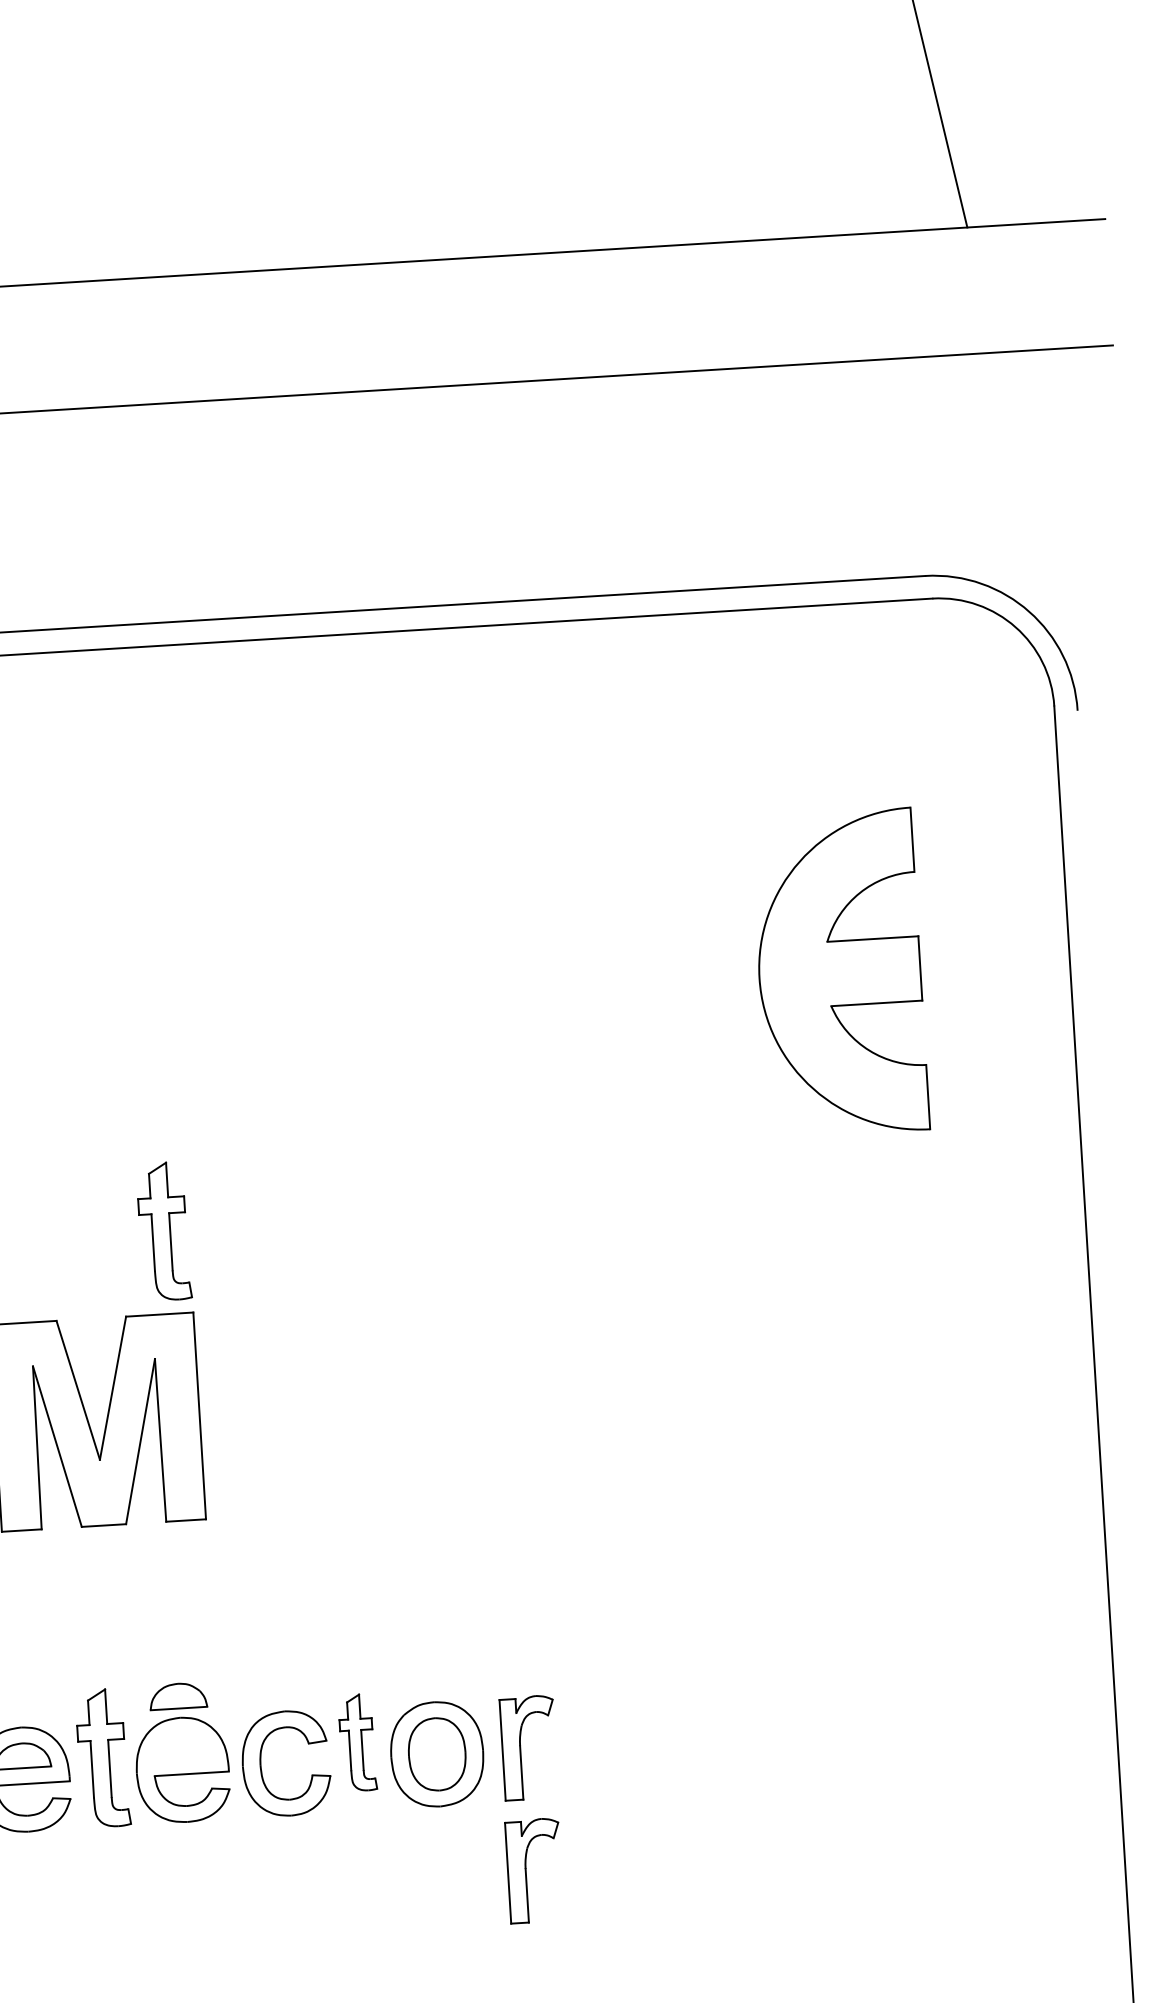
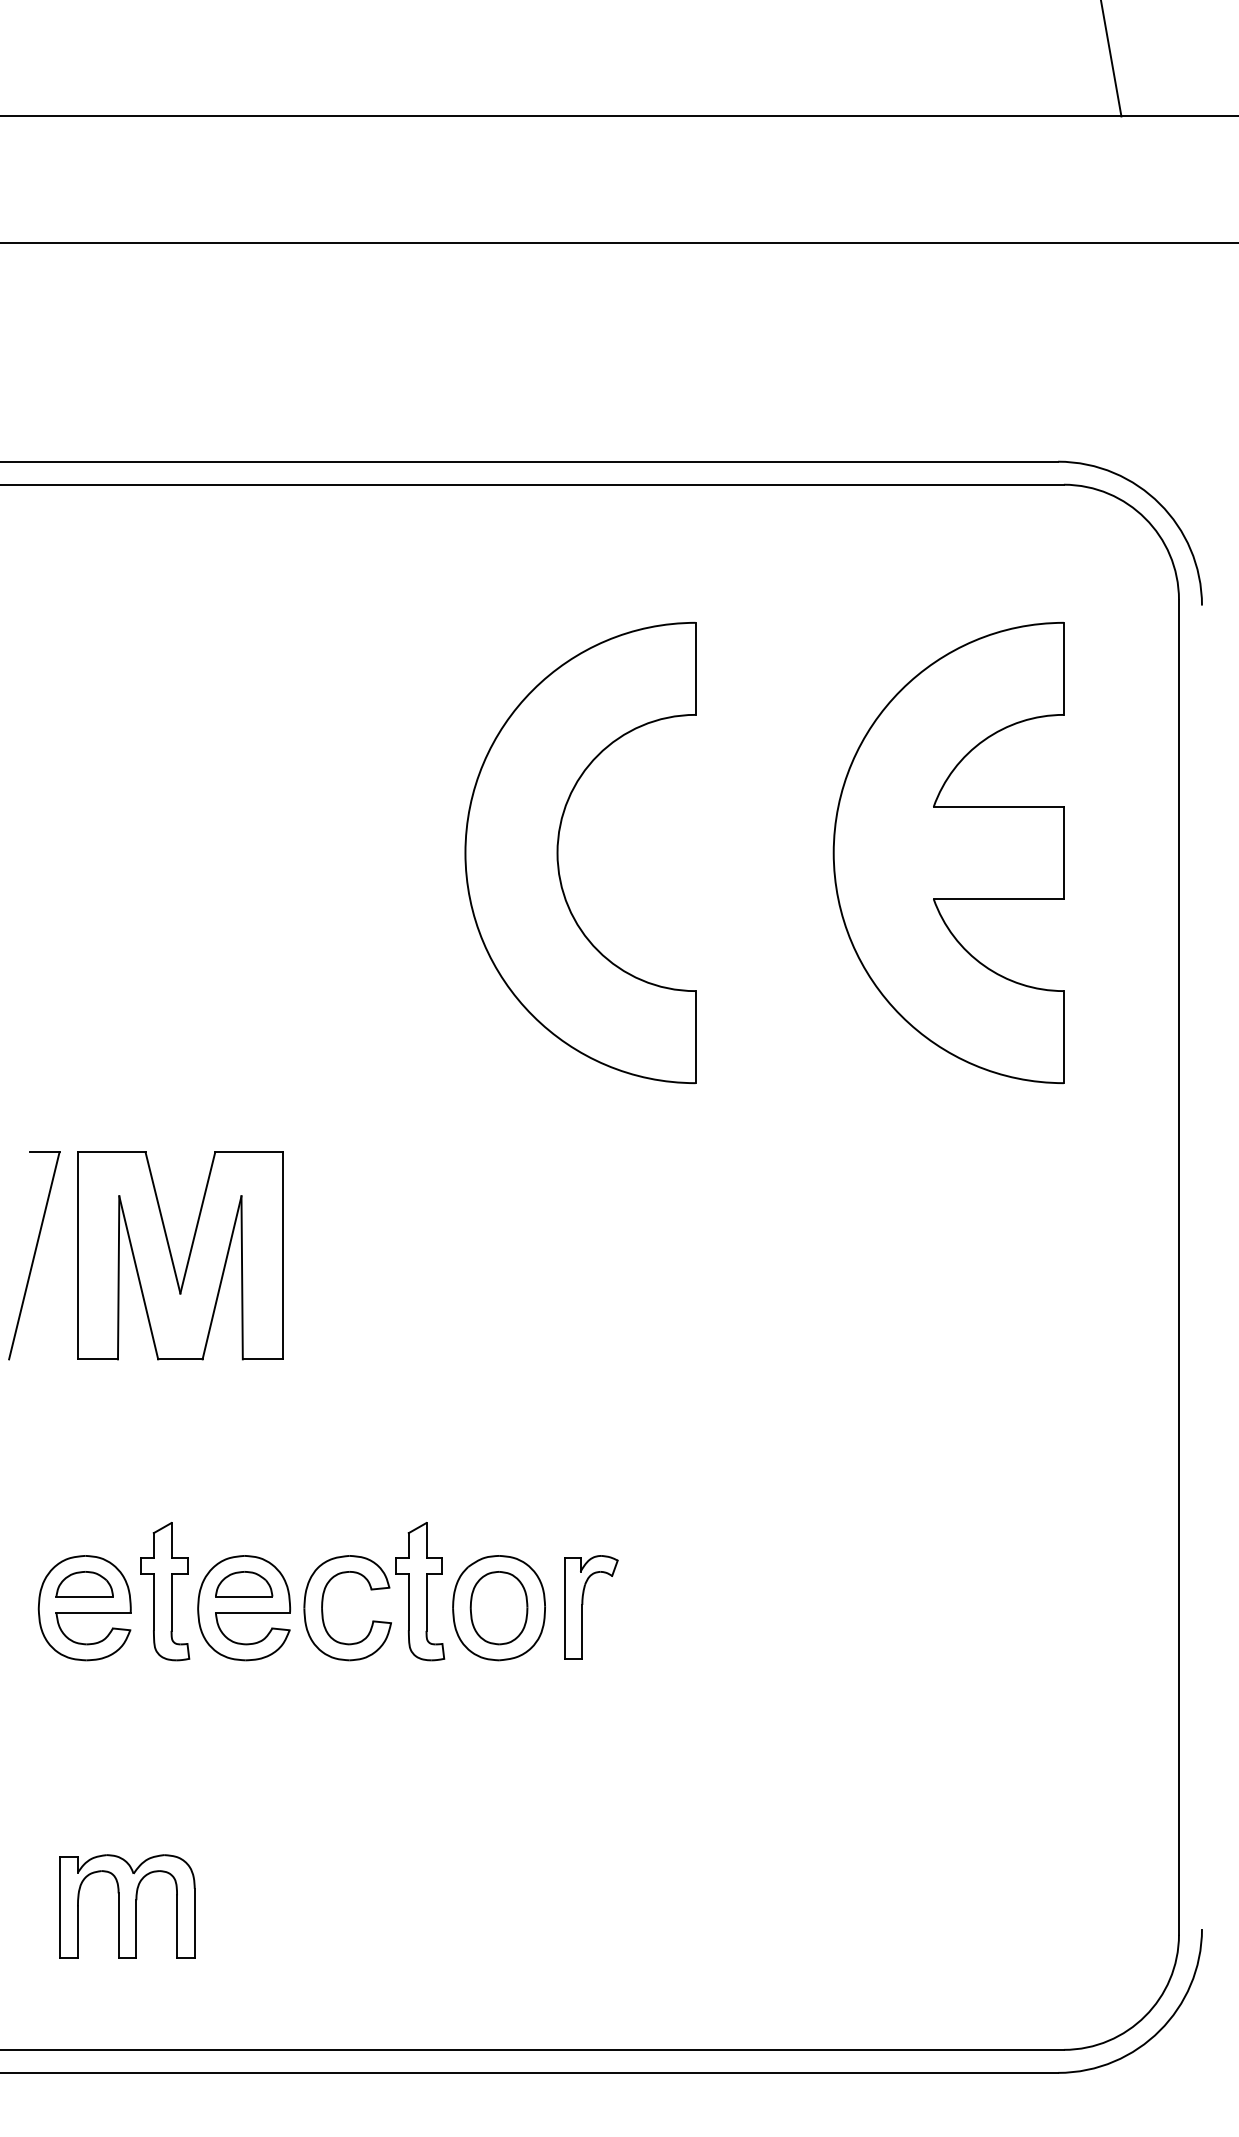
part: (839, 973) -> (948, 853), size x1.43
part: (450, 997) -> (558, 853), added
part: (164, 1231) -> (258, 1069), removed
part: (178, 1696) -> (244, 1584), moved
part: (357, 1742) -> (420, 1591), size x1.43
part: (526, 1868) -> (581, 1727), removed

